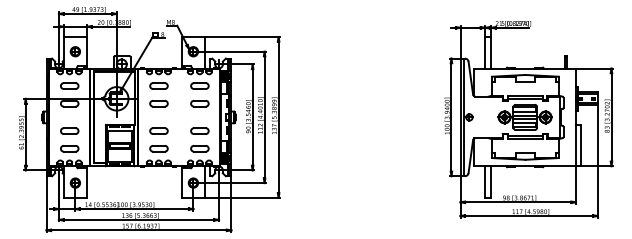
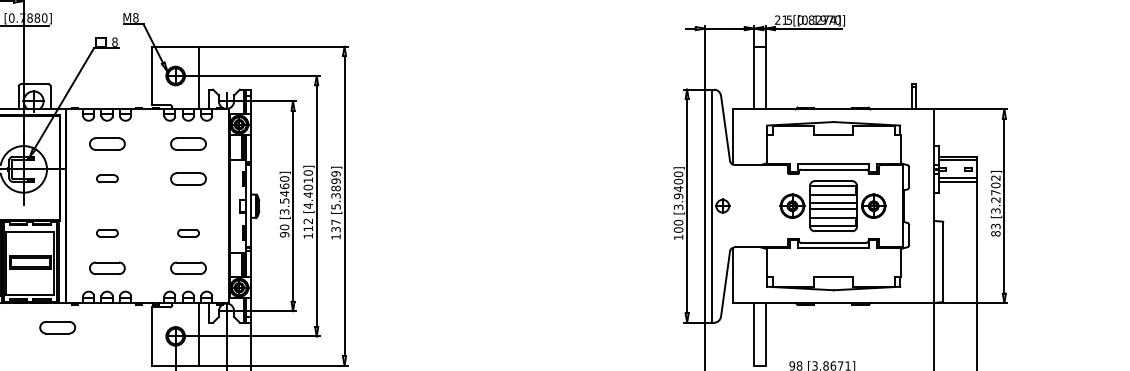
part: (158, 103) -> (106, 178), size x0.6
part: (158, 130) -> (106, 232), size x0.6
part: (199, 130) -> (187, 232), size x0.6
part: (133, 178) -> (56, 327), added

